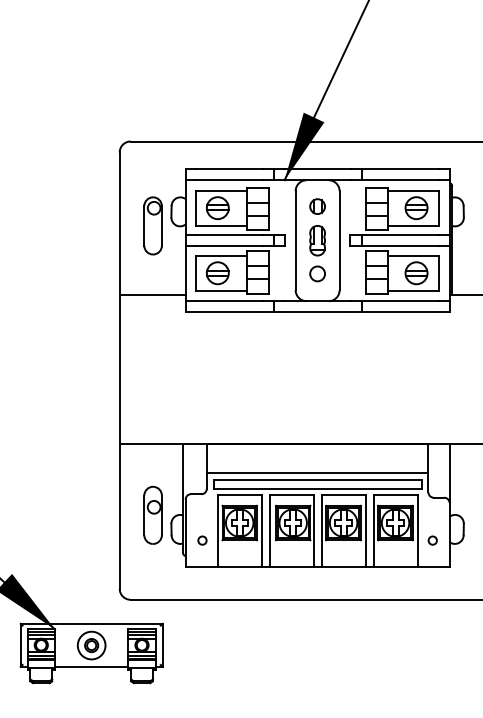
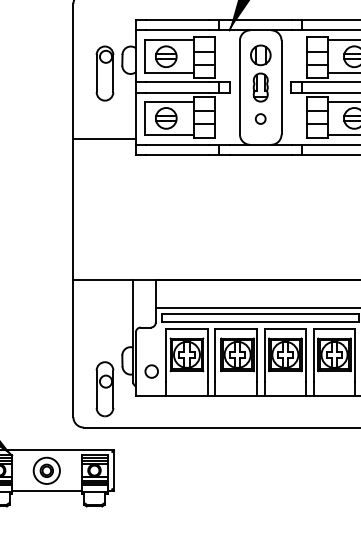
part: (317, 206) -> (260, 55), size x1.4
circle: (317, 273) -> (260, 118), size x0.7
part: (152, 514) -> (104, 388), moved
circle: (202, 540) -> (151, 371), size x1.6

